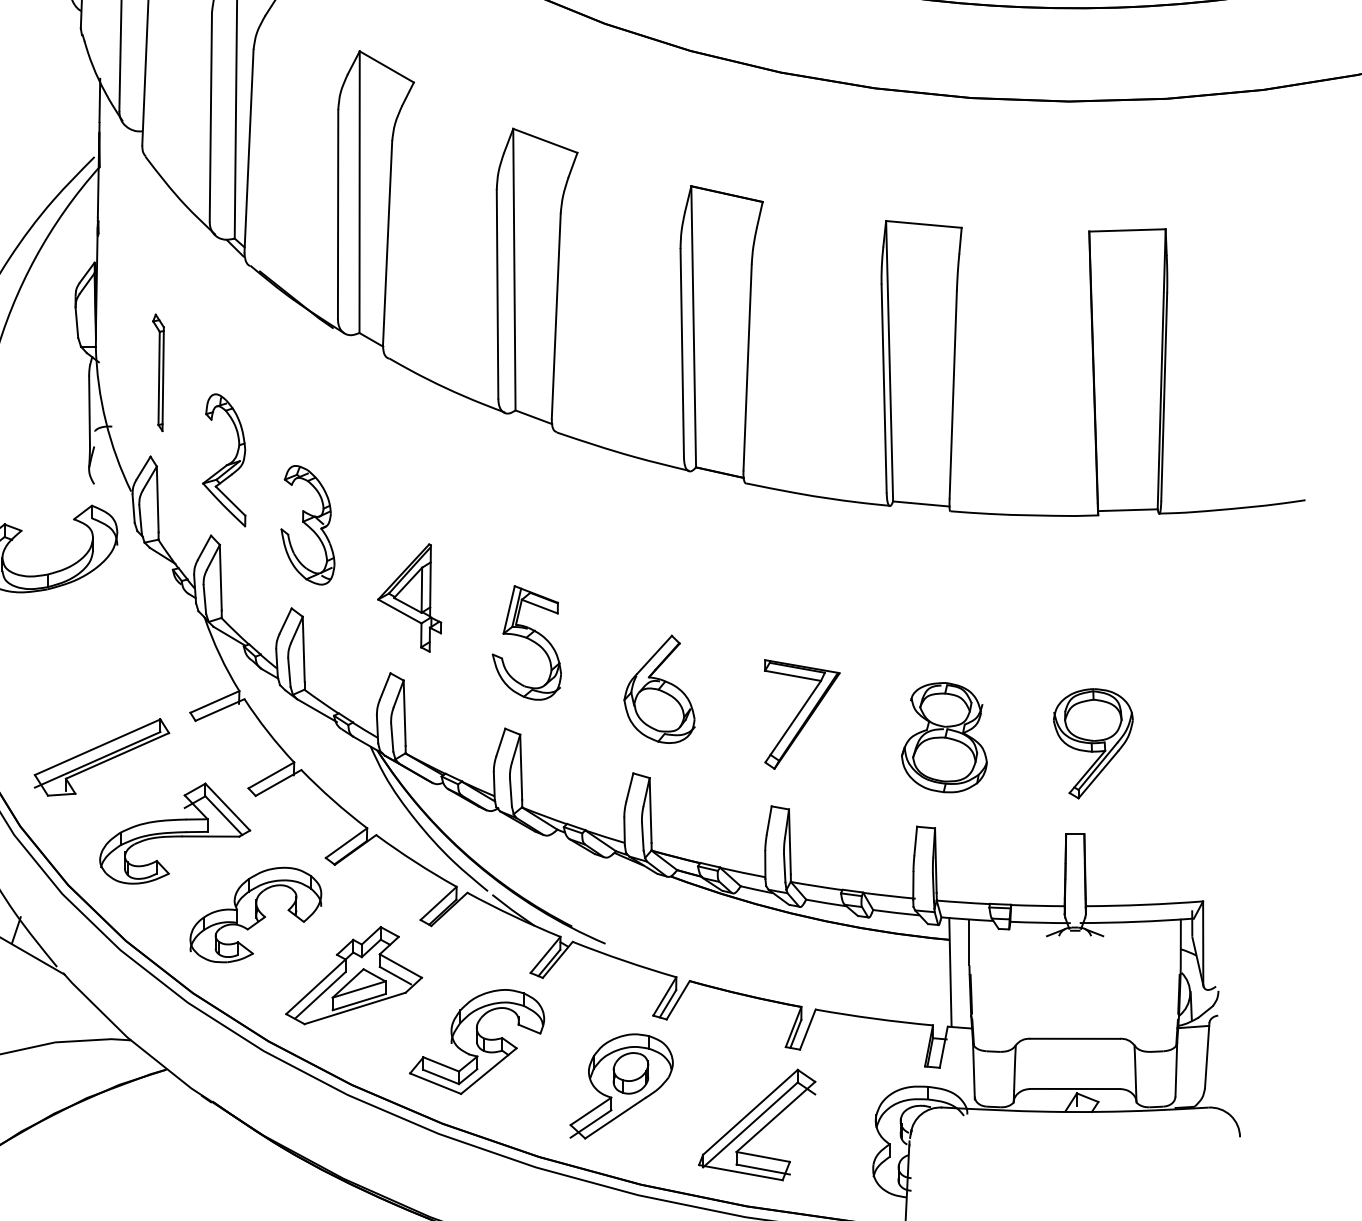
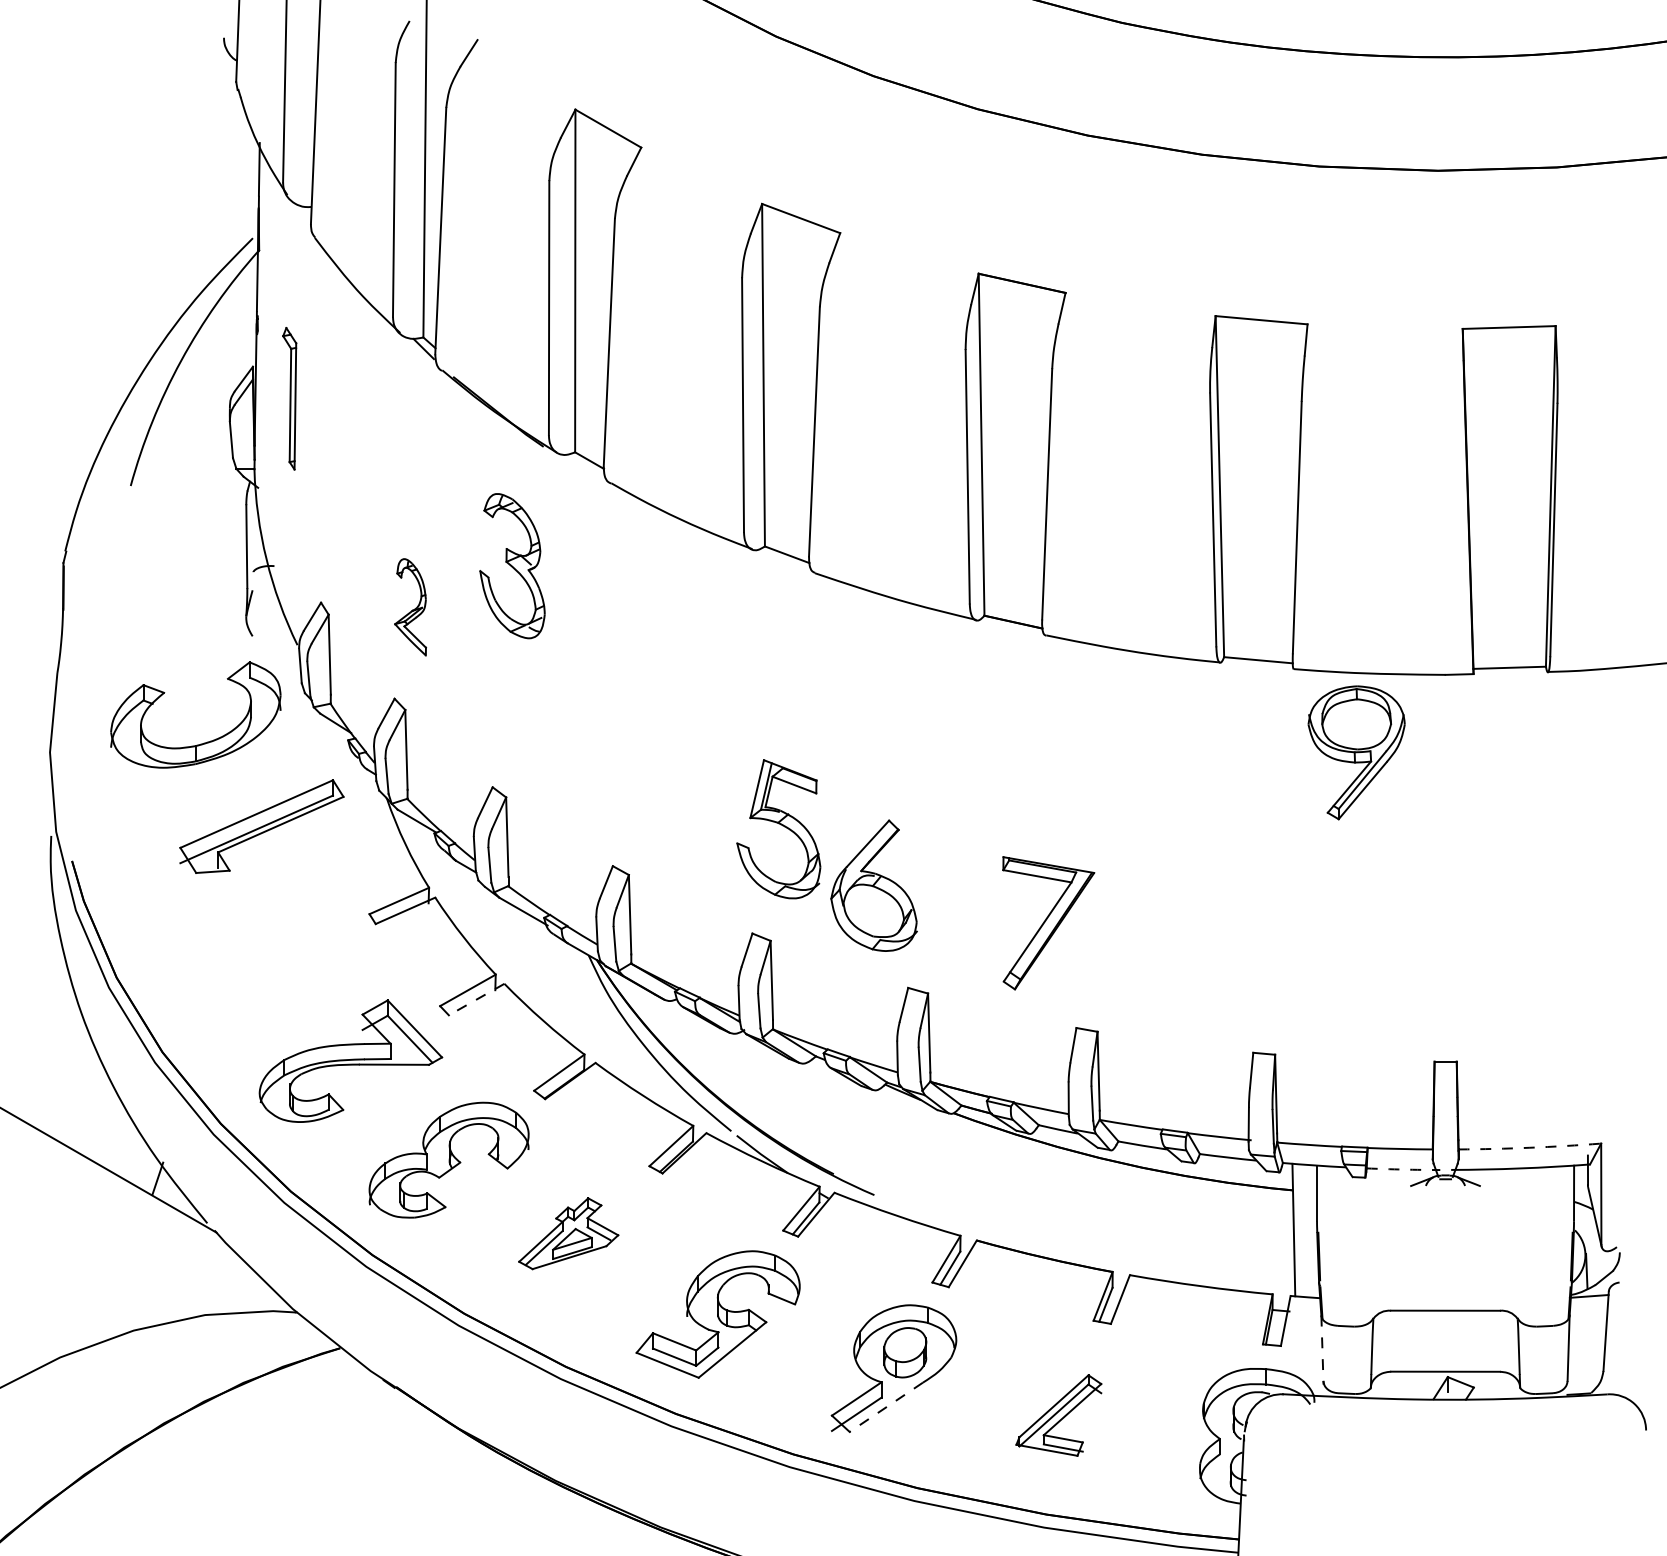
part: (158, 372) -> (289, 398), moved
part: (224, 460) -> (410, 607), size x0.6
part: (308, 525) -> (512, 566), moved
part: (409, 597) -> (635, 774), removed
part: (659, 689) -> (873, 885), moved
part: (802, 714) -> (1048, 923), moved
part: (944, 737) -> (1286, 944), removed
part: (1093, 743) -> (1356, 752), moved
part: (101, 757) -> (261, 826), moved
line: (278, 782) -> (476, 999), solid -> dashed
arc: (1144, 904) -> (1529, 1147), solid -> dashed
arc: (1040, 922) -> (1403, 1169), solid -> dashed
part: (354, 975) -> (568, 1233), size x0.6
line: (973, 1071) -> (1322, 1350), solid -> dashed
line: (614, 1118) -> (885, 1407), solid -> dashed
part: (756, 1124) -> (1058, 1415), size x0.6

